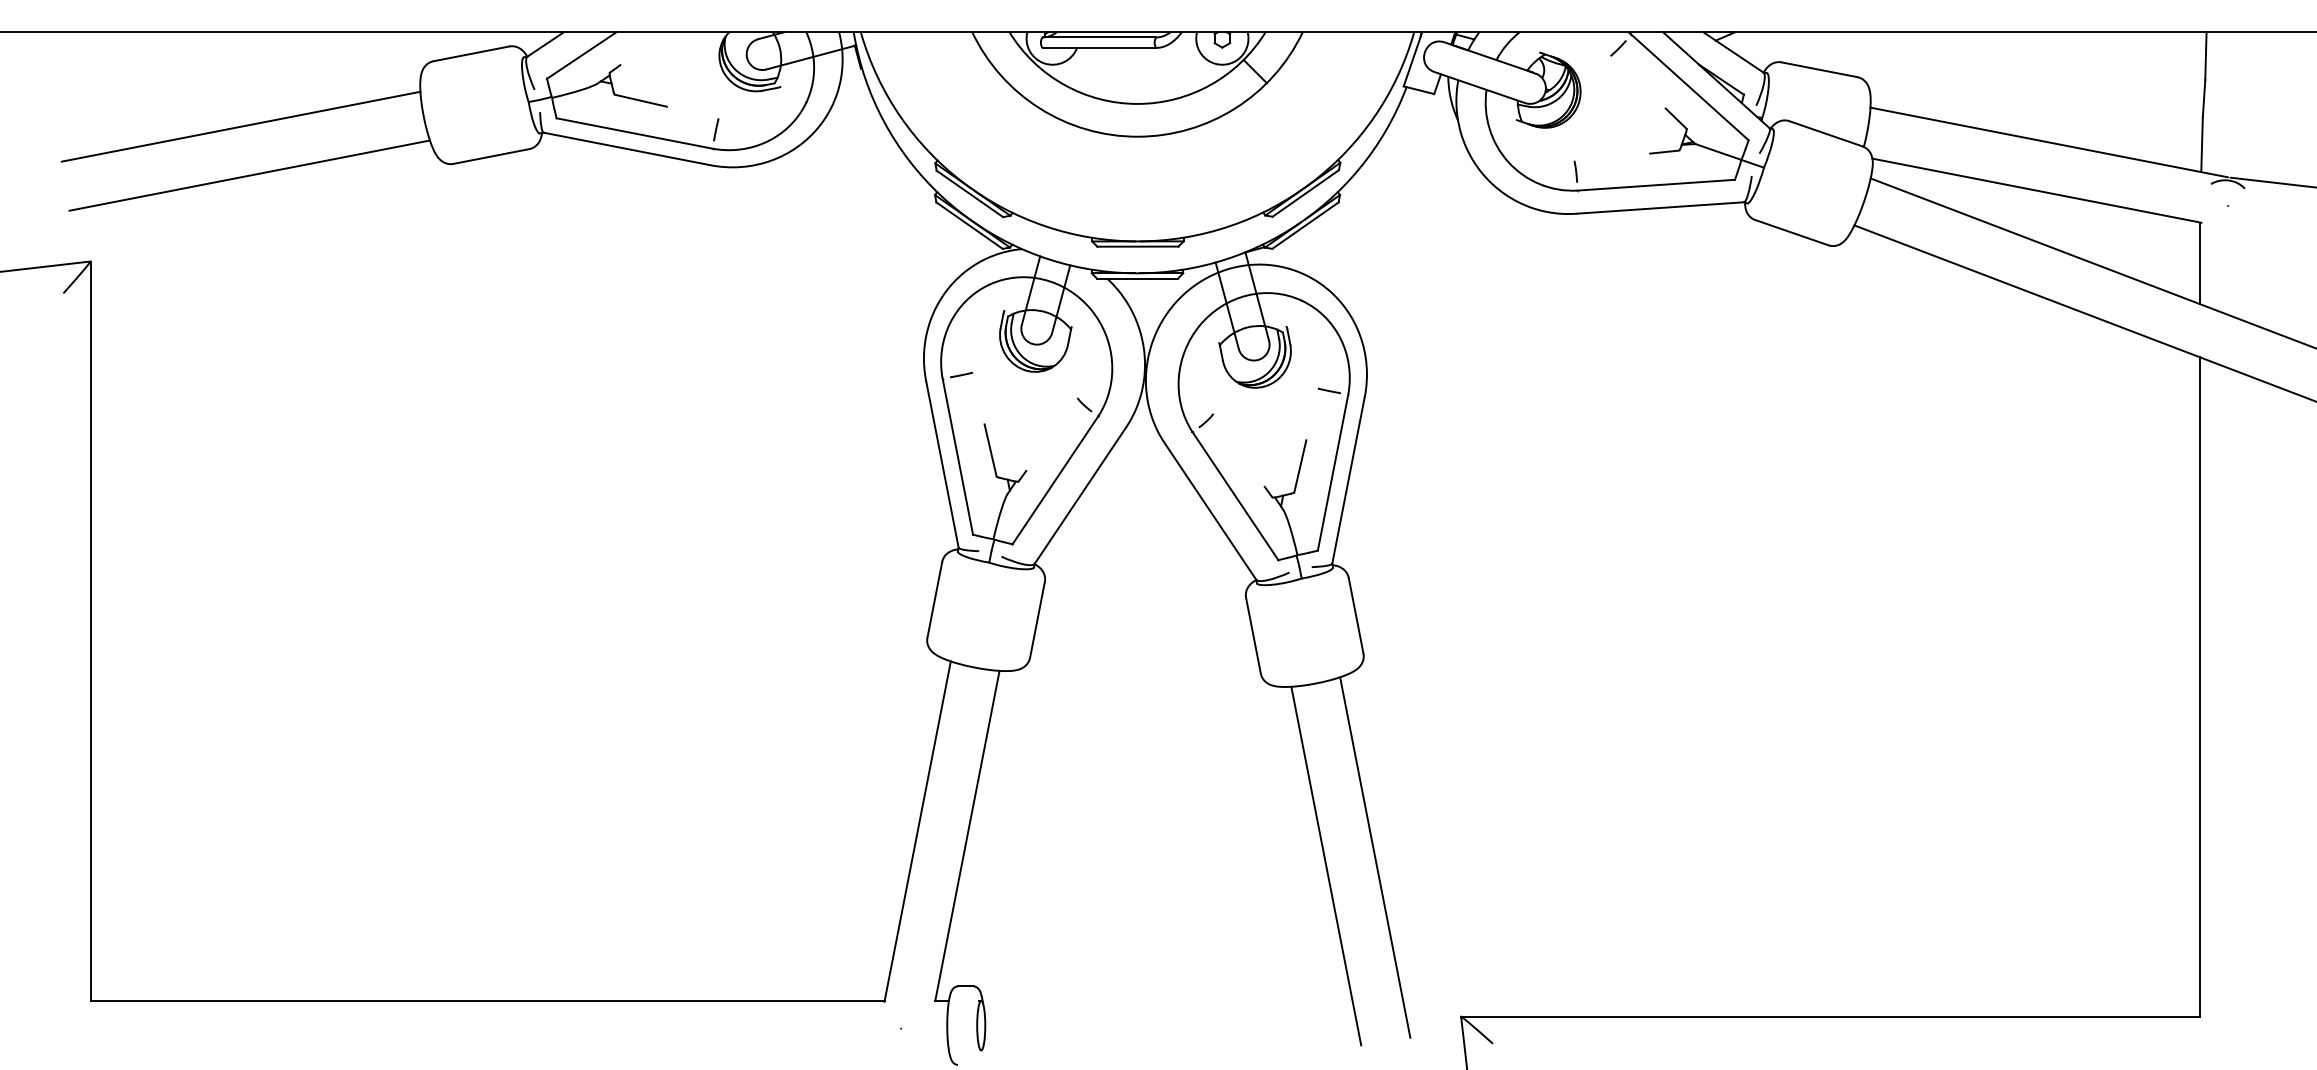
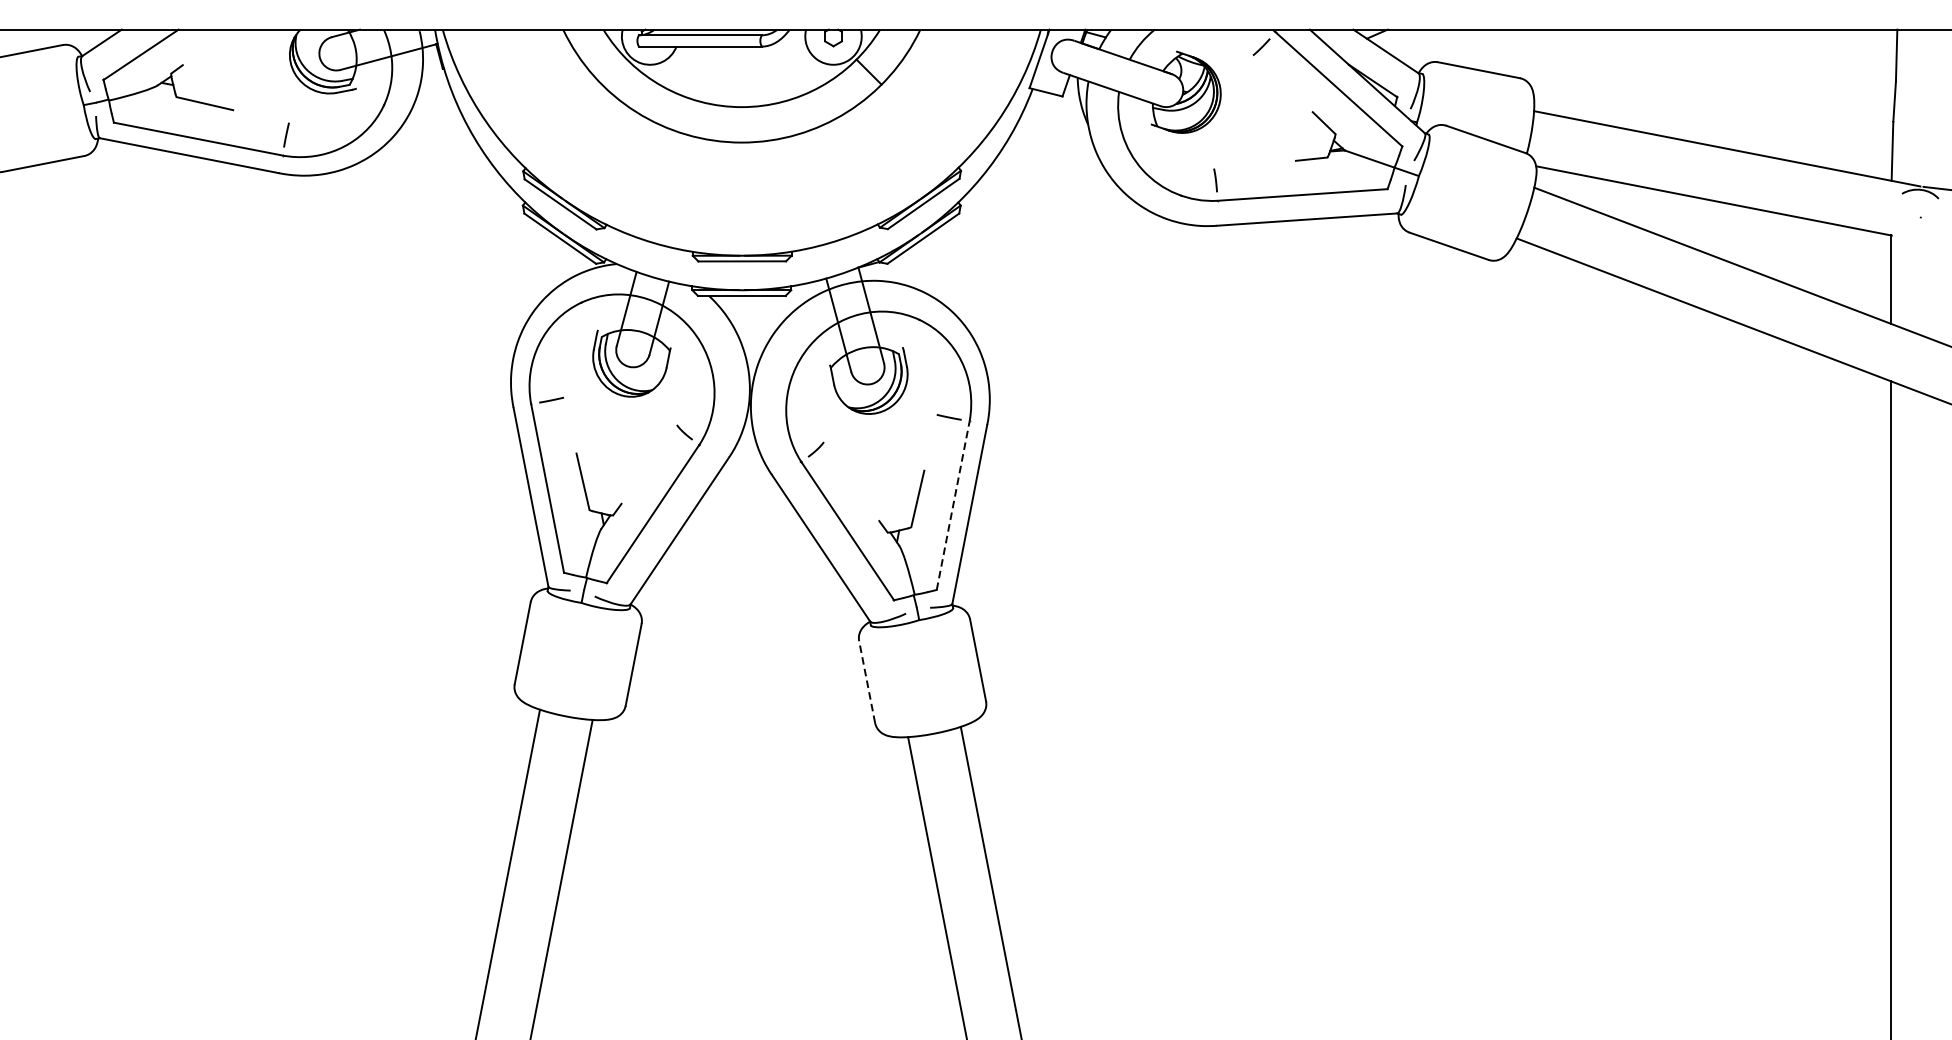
line: (1333, 472) -> (953, 505), solid -> dashed
line: (1253, 635) -> (867, 681), solid -> dashed

